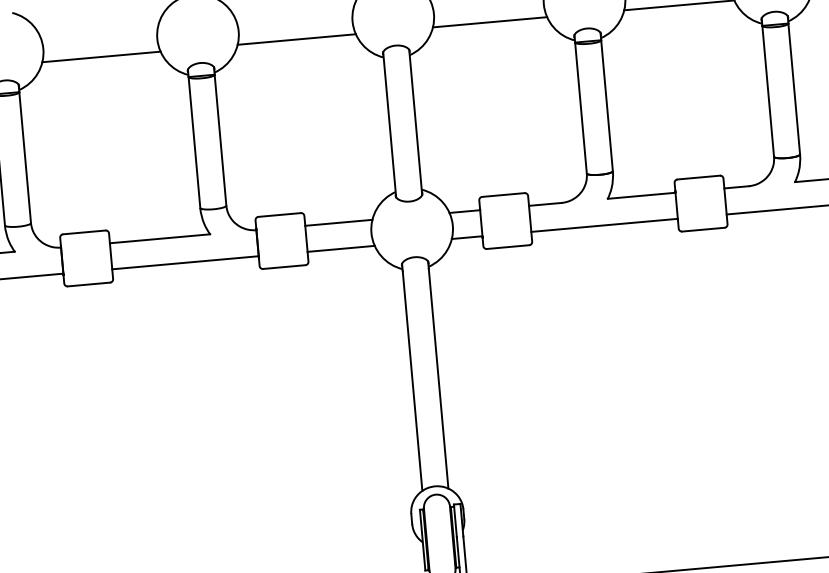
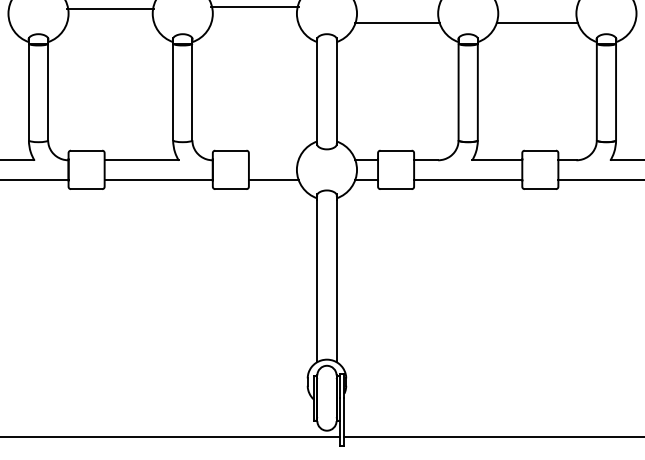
line: (296, 39) -> (254, 7), moved
line: (101, 57) -> (110, 9), moved
line: (338, 223) -> (273, 160), removed

